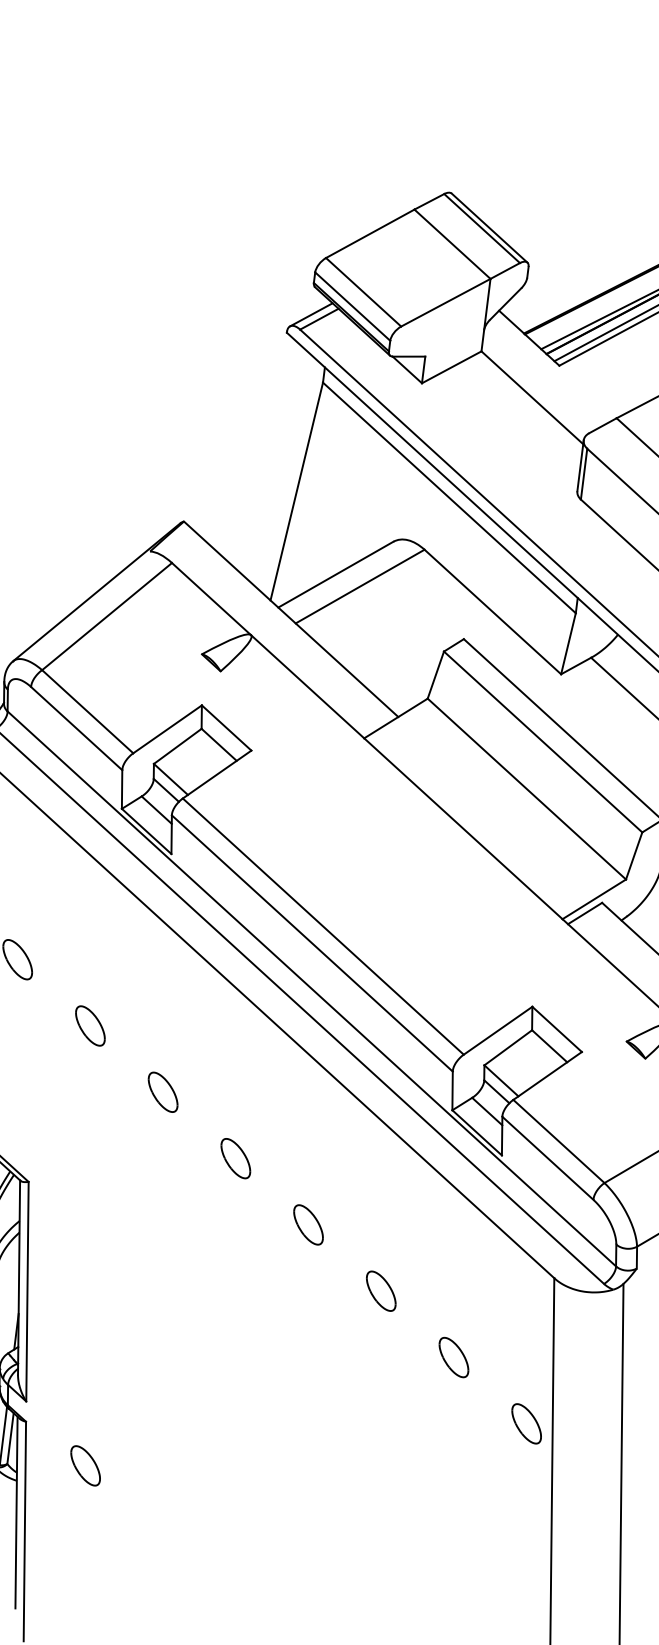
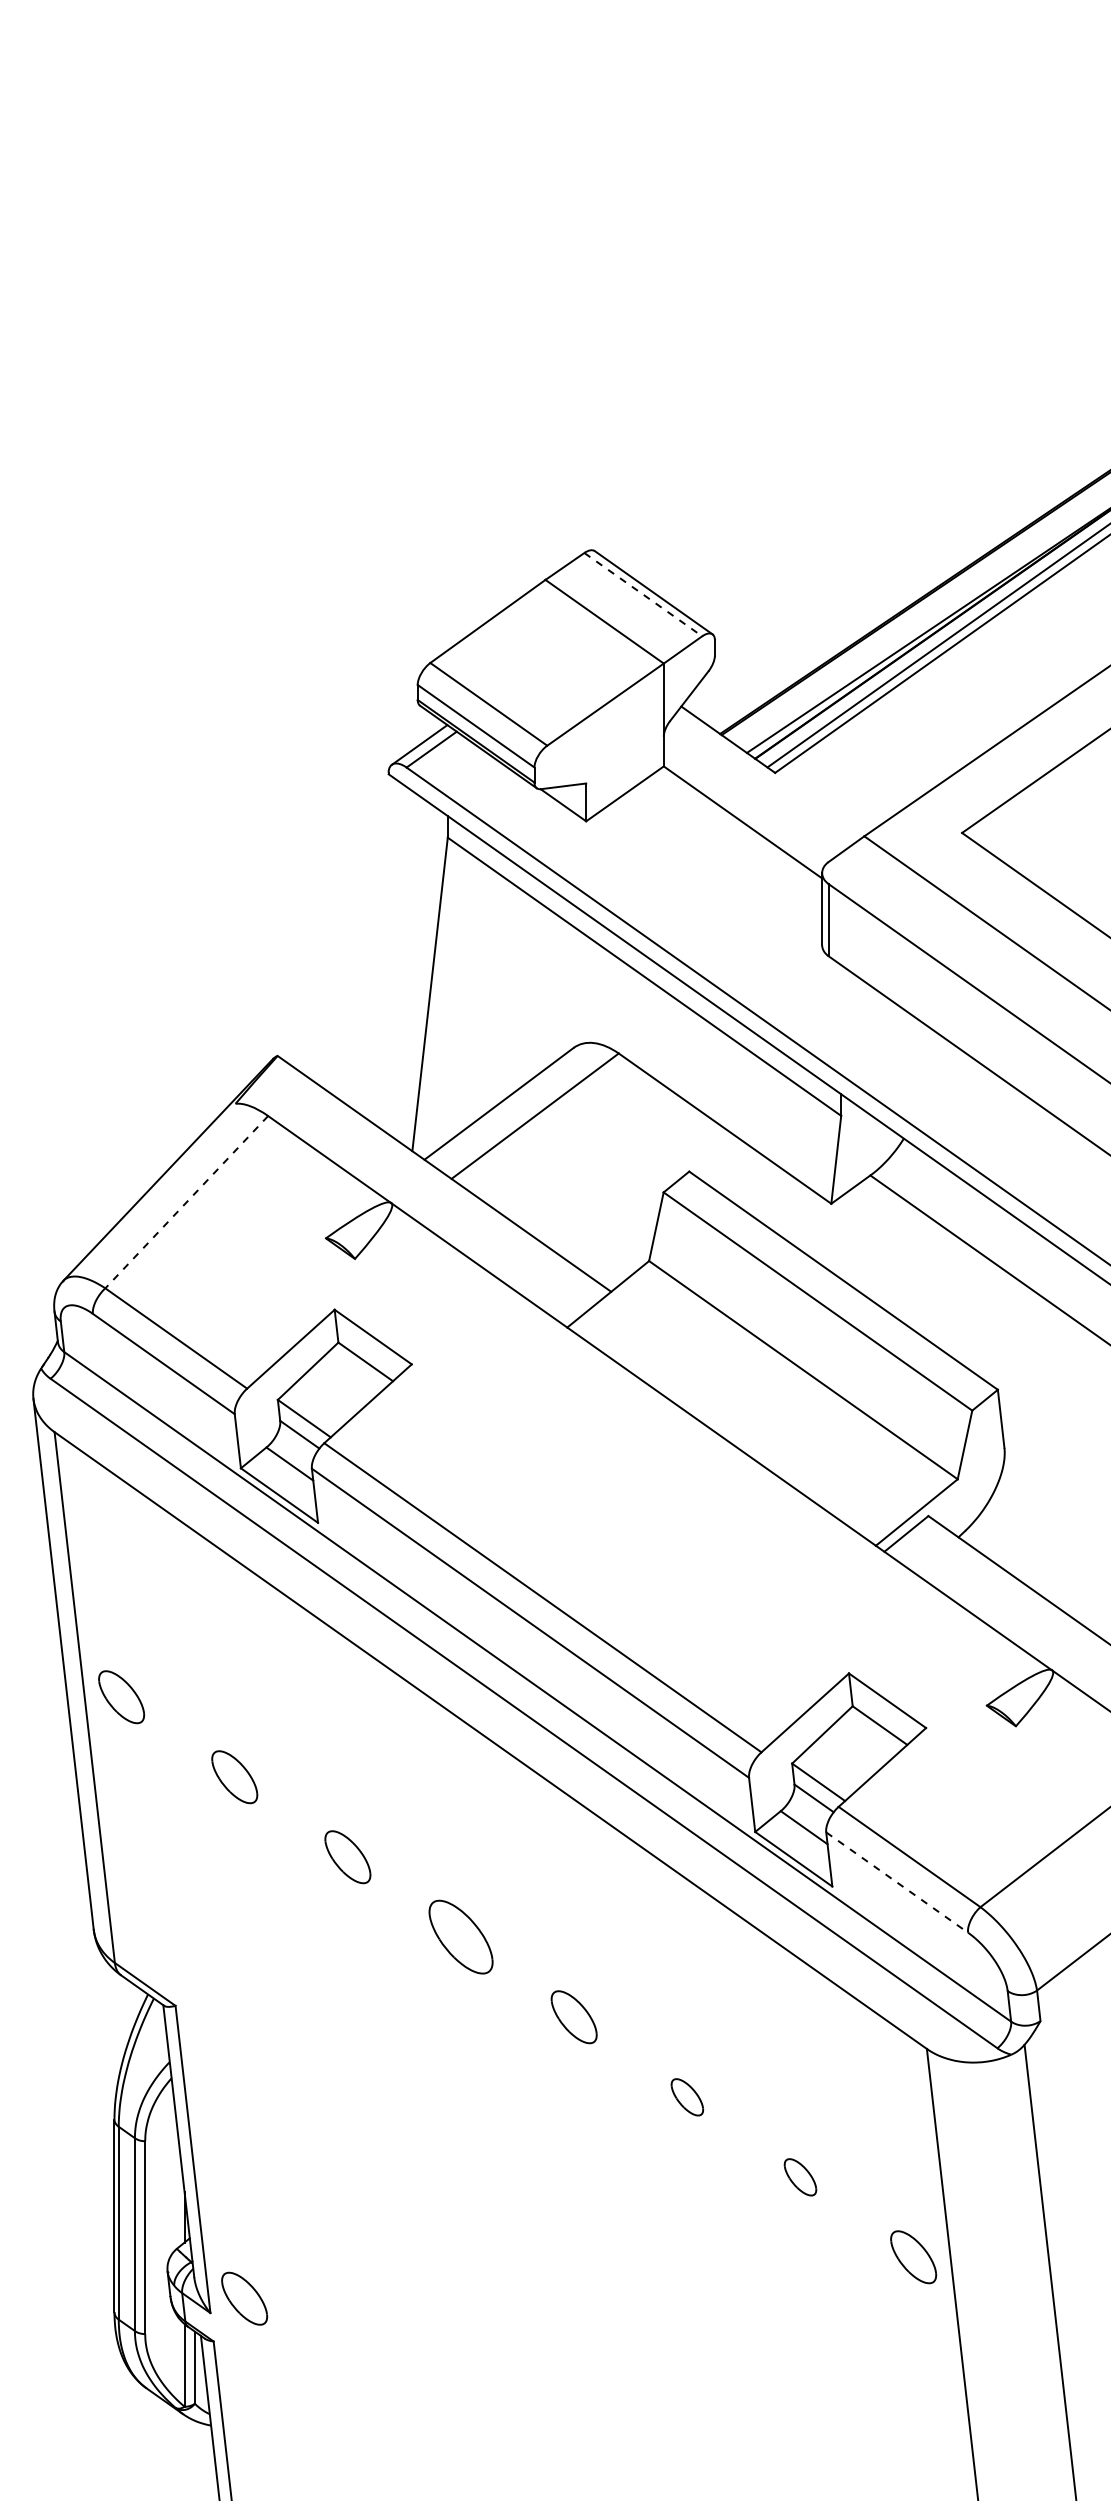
line: (482, 228) -> (643, 594), solid -> dashed
line: (106, 616) -> (186, 1202), solid -> dashed
part: (235, 1158) -> (460, 1937), size x1.4
line: (548, 1158) -> (897, 1882), solid -> dashed
part: (381, 1291) -> (687, 2097), size x0.7
part: (453, 1357) -> (800, 2177), size x0.7
part: (85, 1465) -> (244, 2298), moved

